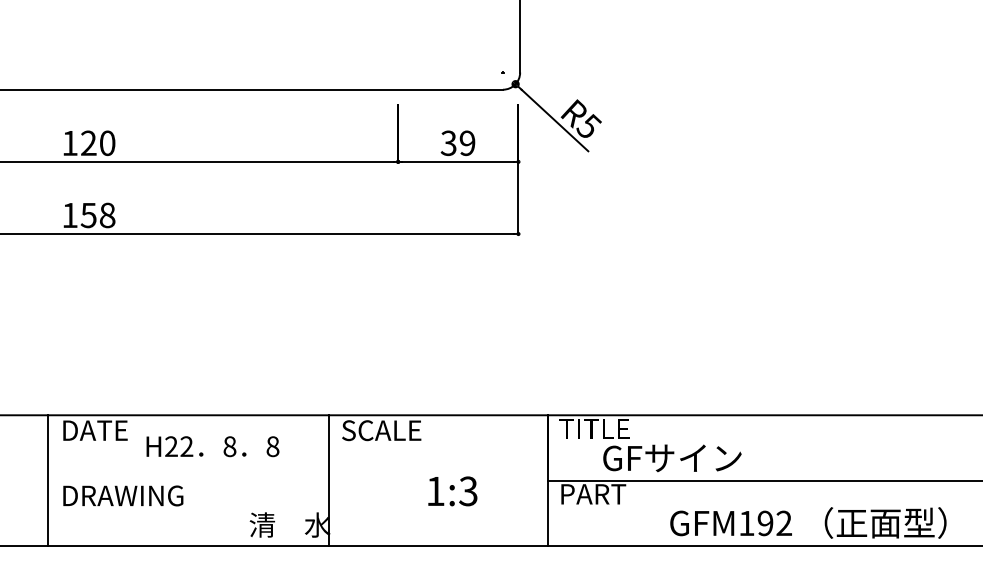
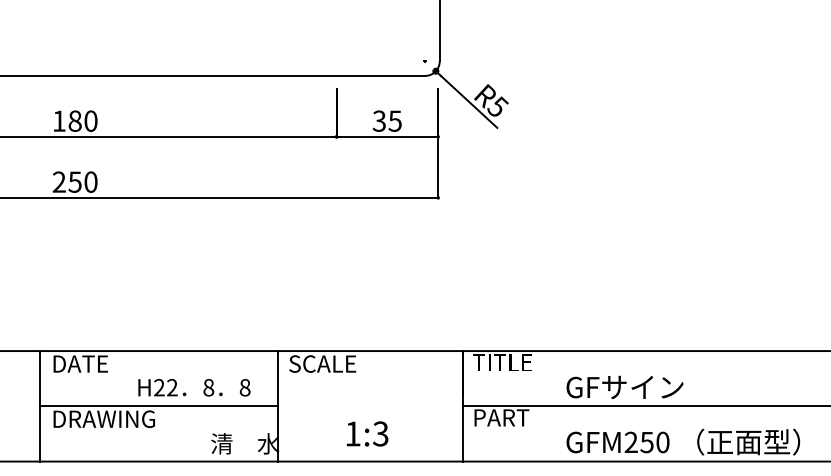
text: (467, 142) -> (395, 120), 39 -> 35
text: (88, 143) -> (74, 121), 120 -> 180
text: (88, 215) -> (74, 182), 158 -> 250
text: (212, 446) -> (194, 387), moved
text: (672, 458) -> (625, 387), moved
line: (187, 480) -> (158, 406), added
text: (452, 491) -> (367, 434), moved
text: (765, 523) -> (647, 442), GFM192 -> GFM250

